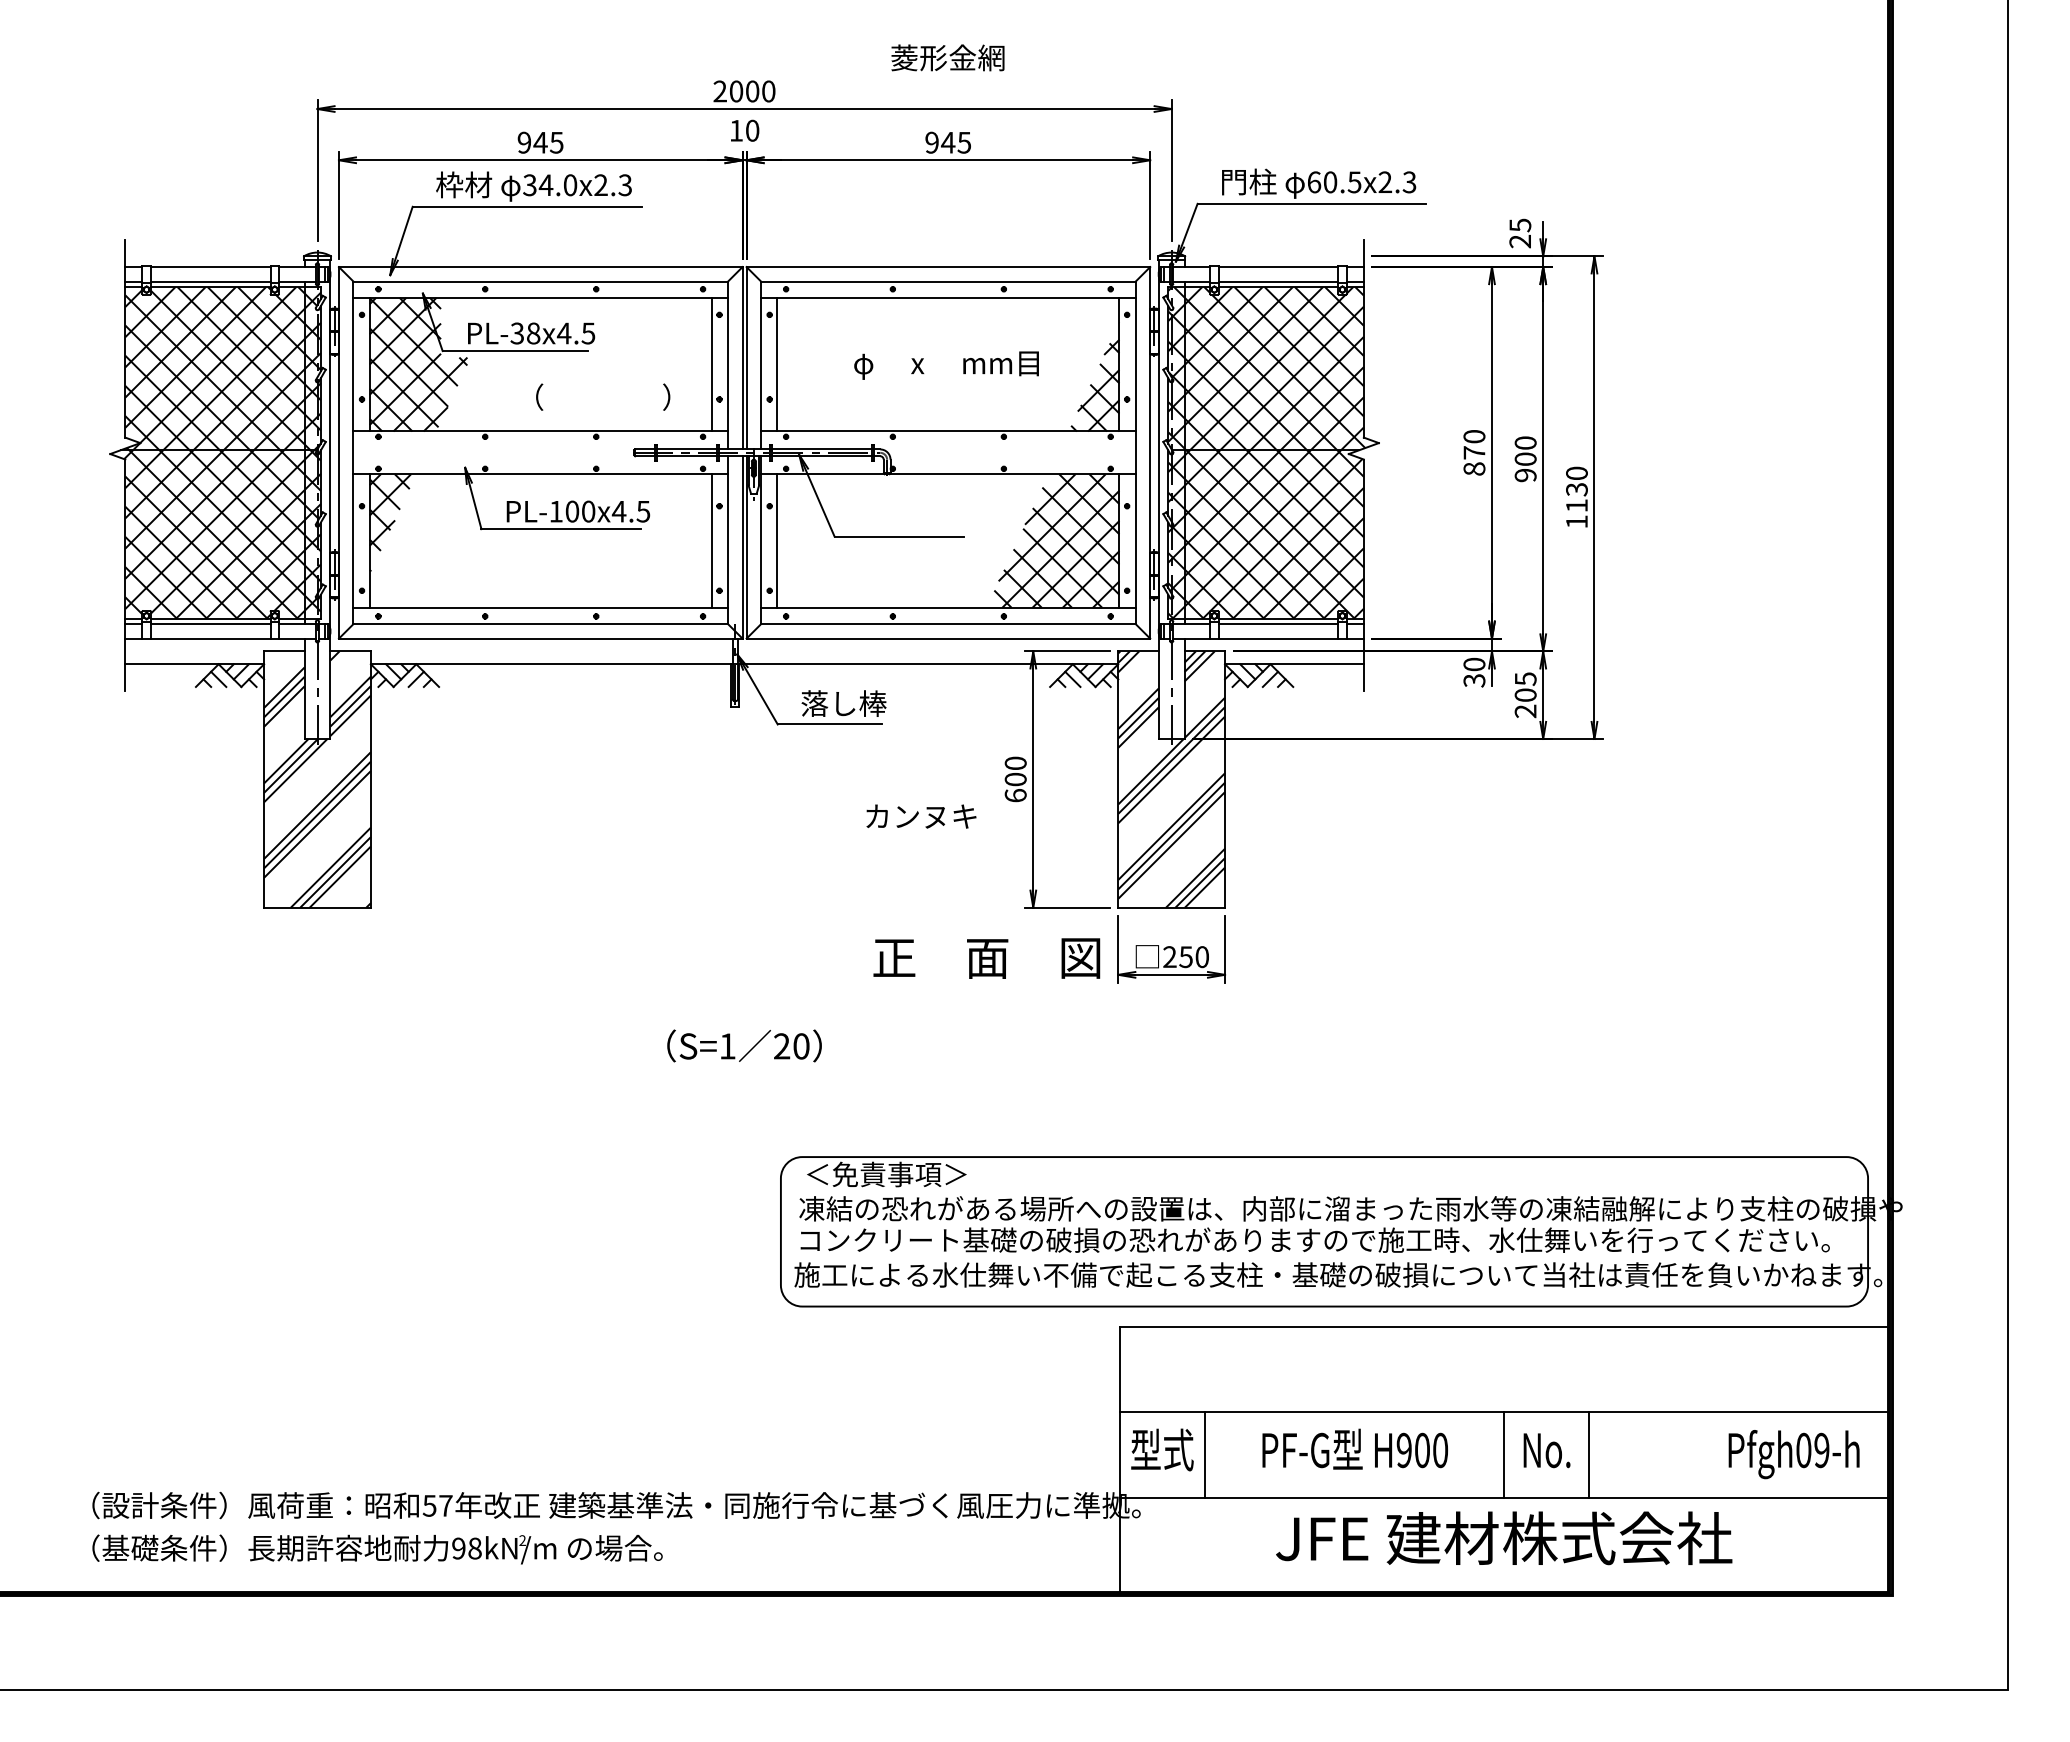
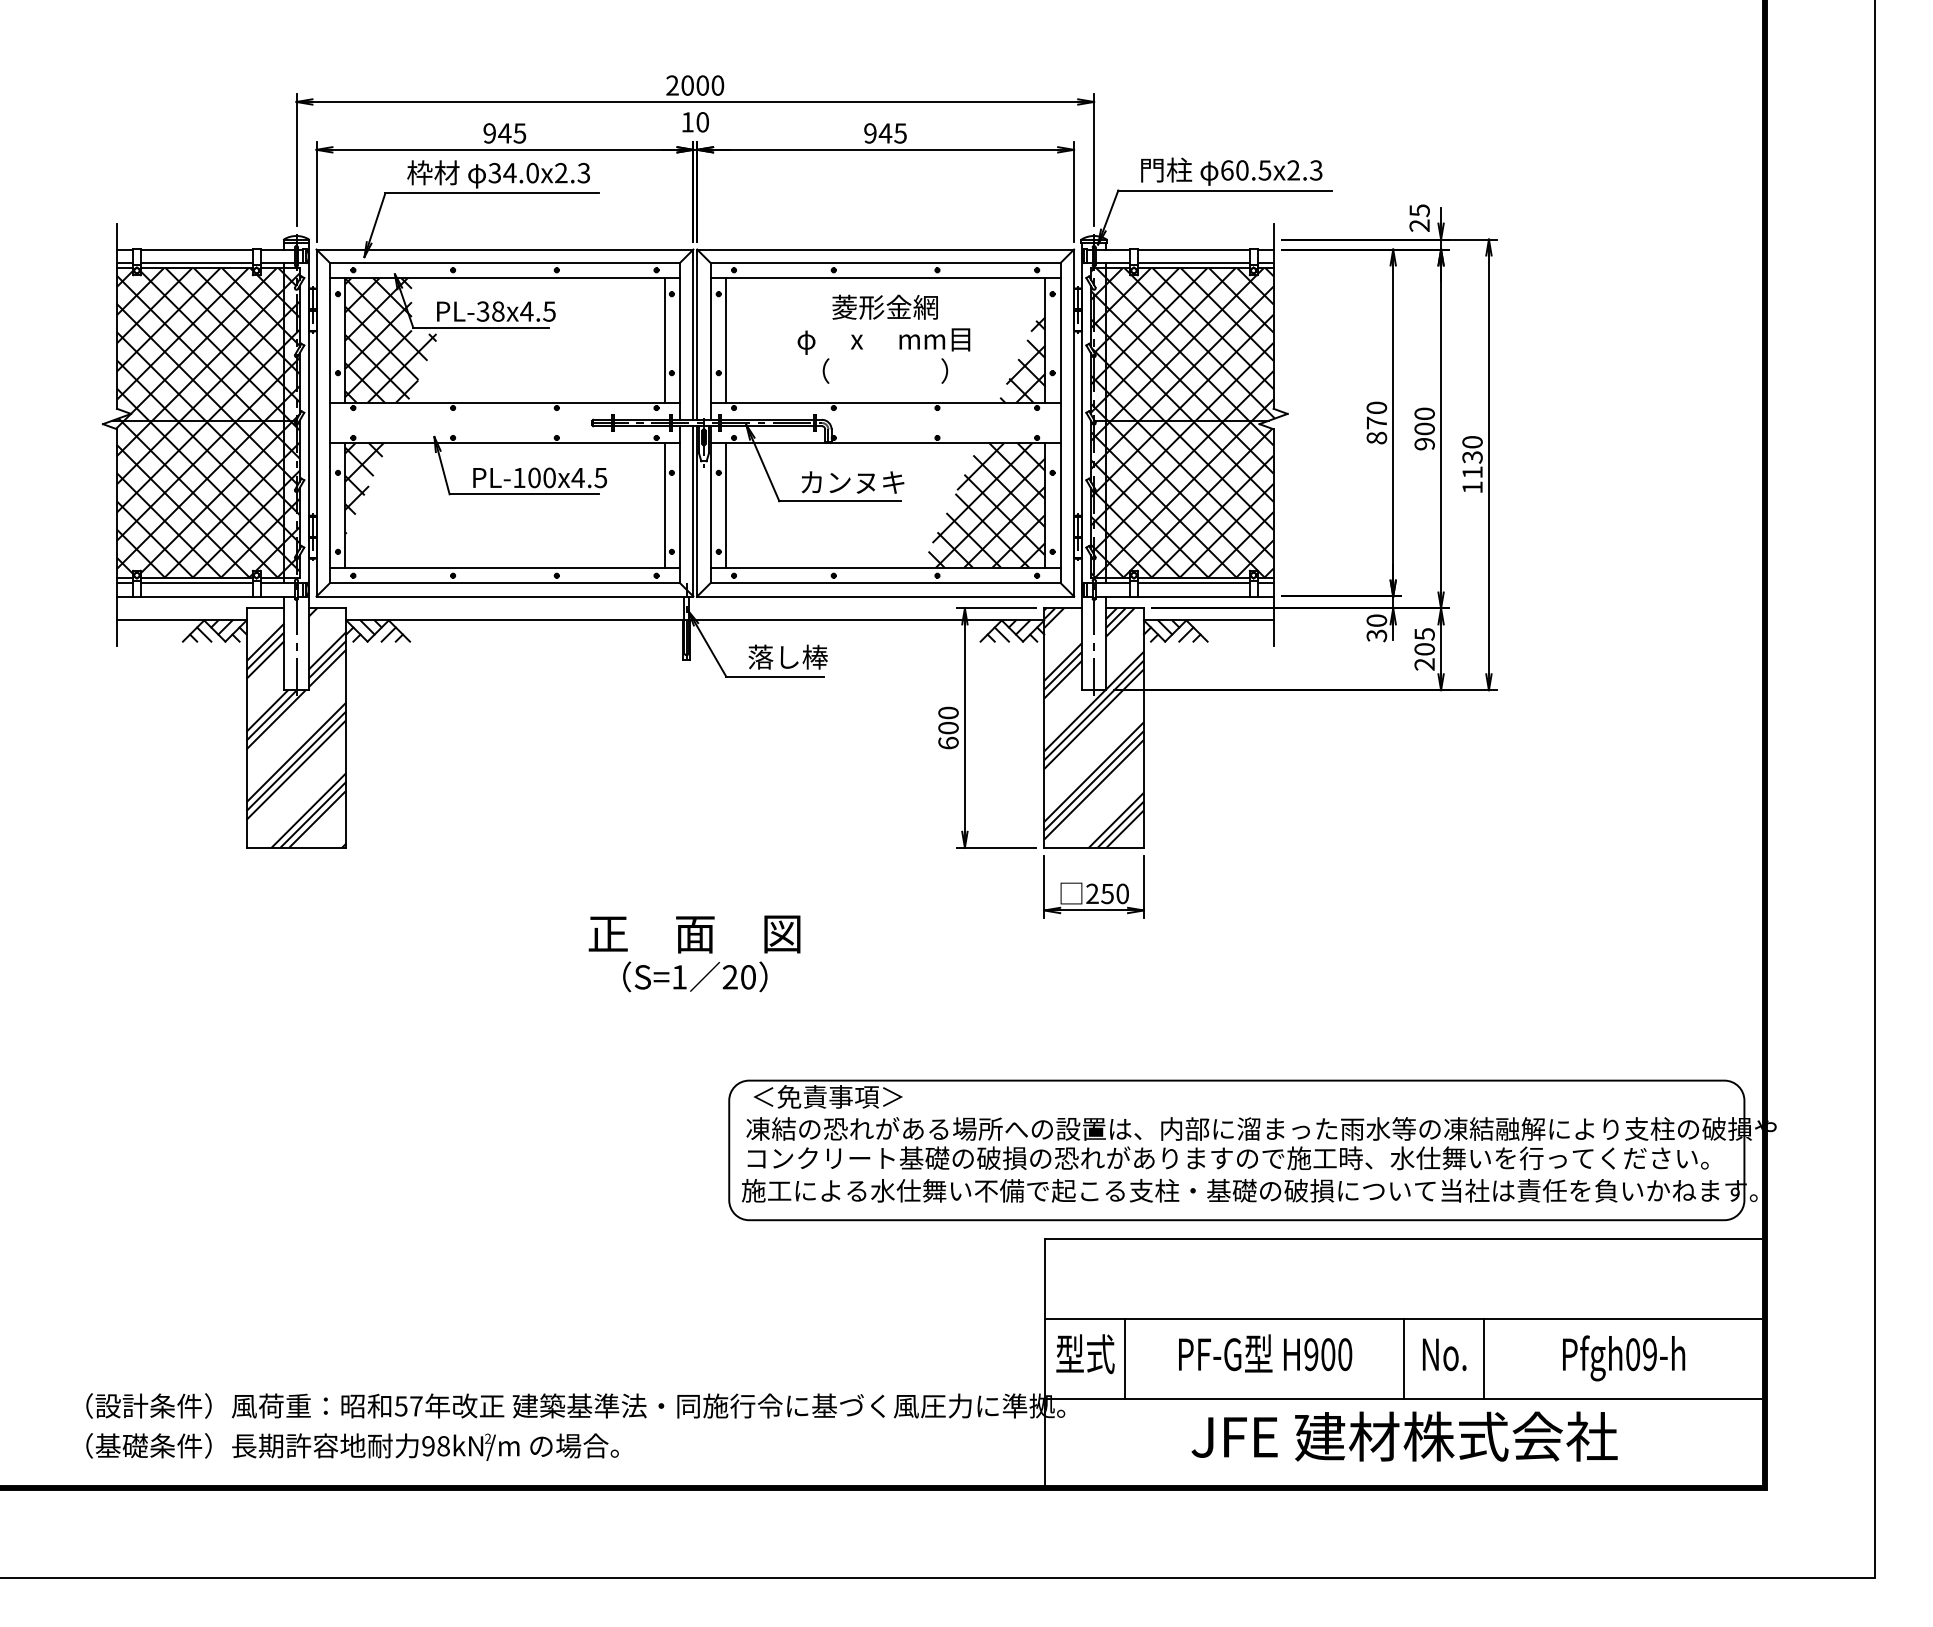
text: (947, 57) -> (884, 306), moved
text: (603, 396) -> (885, 370), moved
text: (921, 816) -> (853, 482), moved
text: (986, 958) -> (694, 934), moved
text: (1793, 1454) -> (1623, 1358), moved

